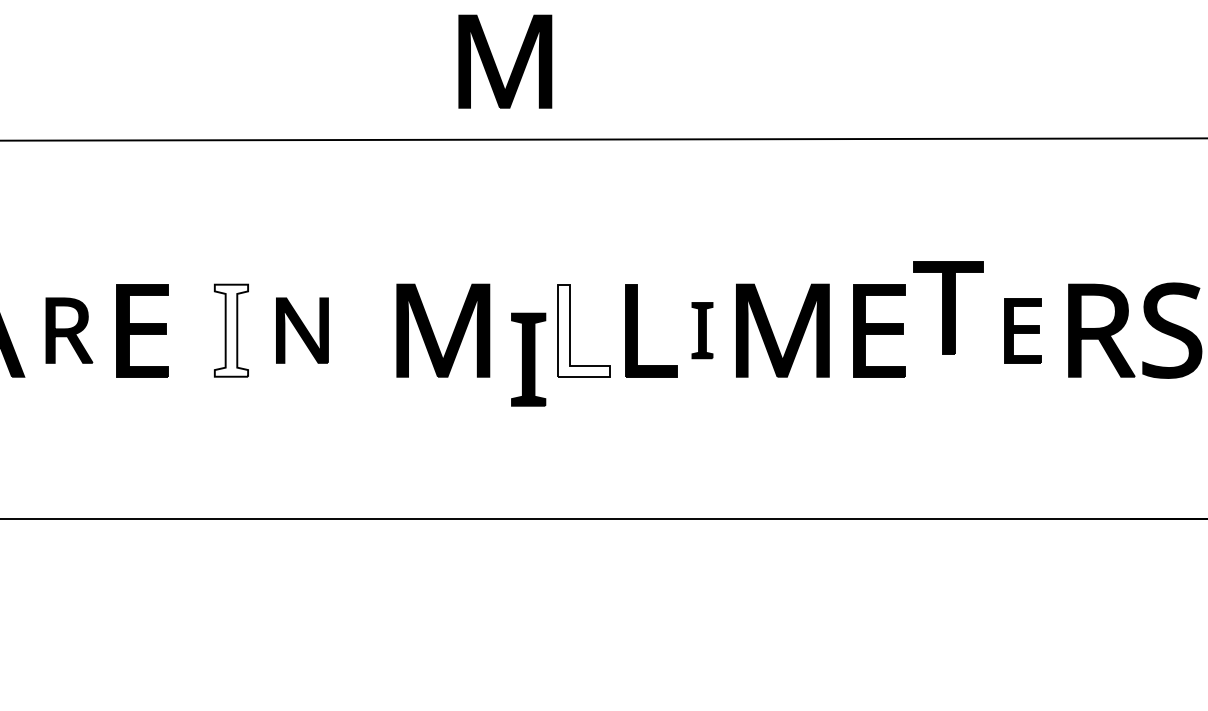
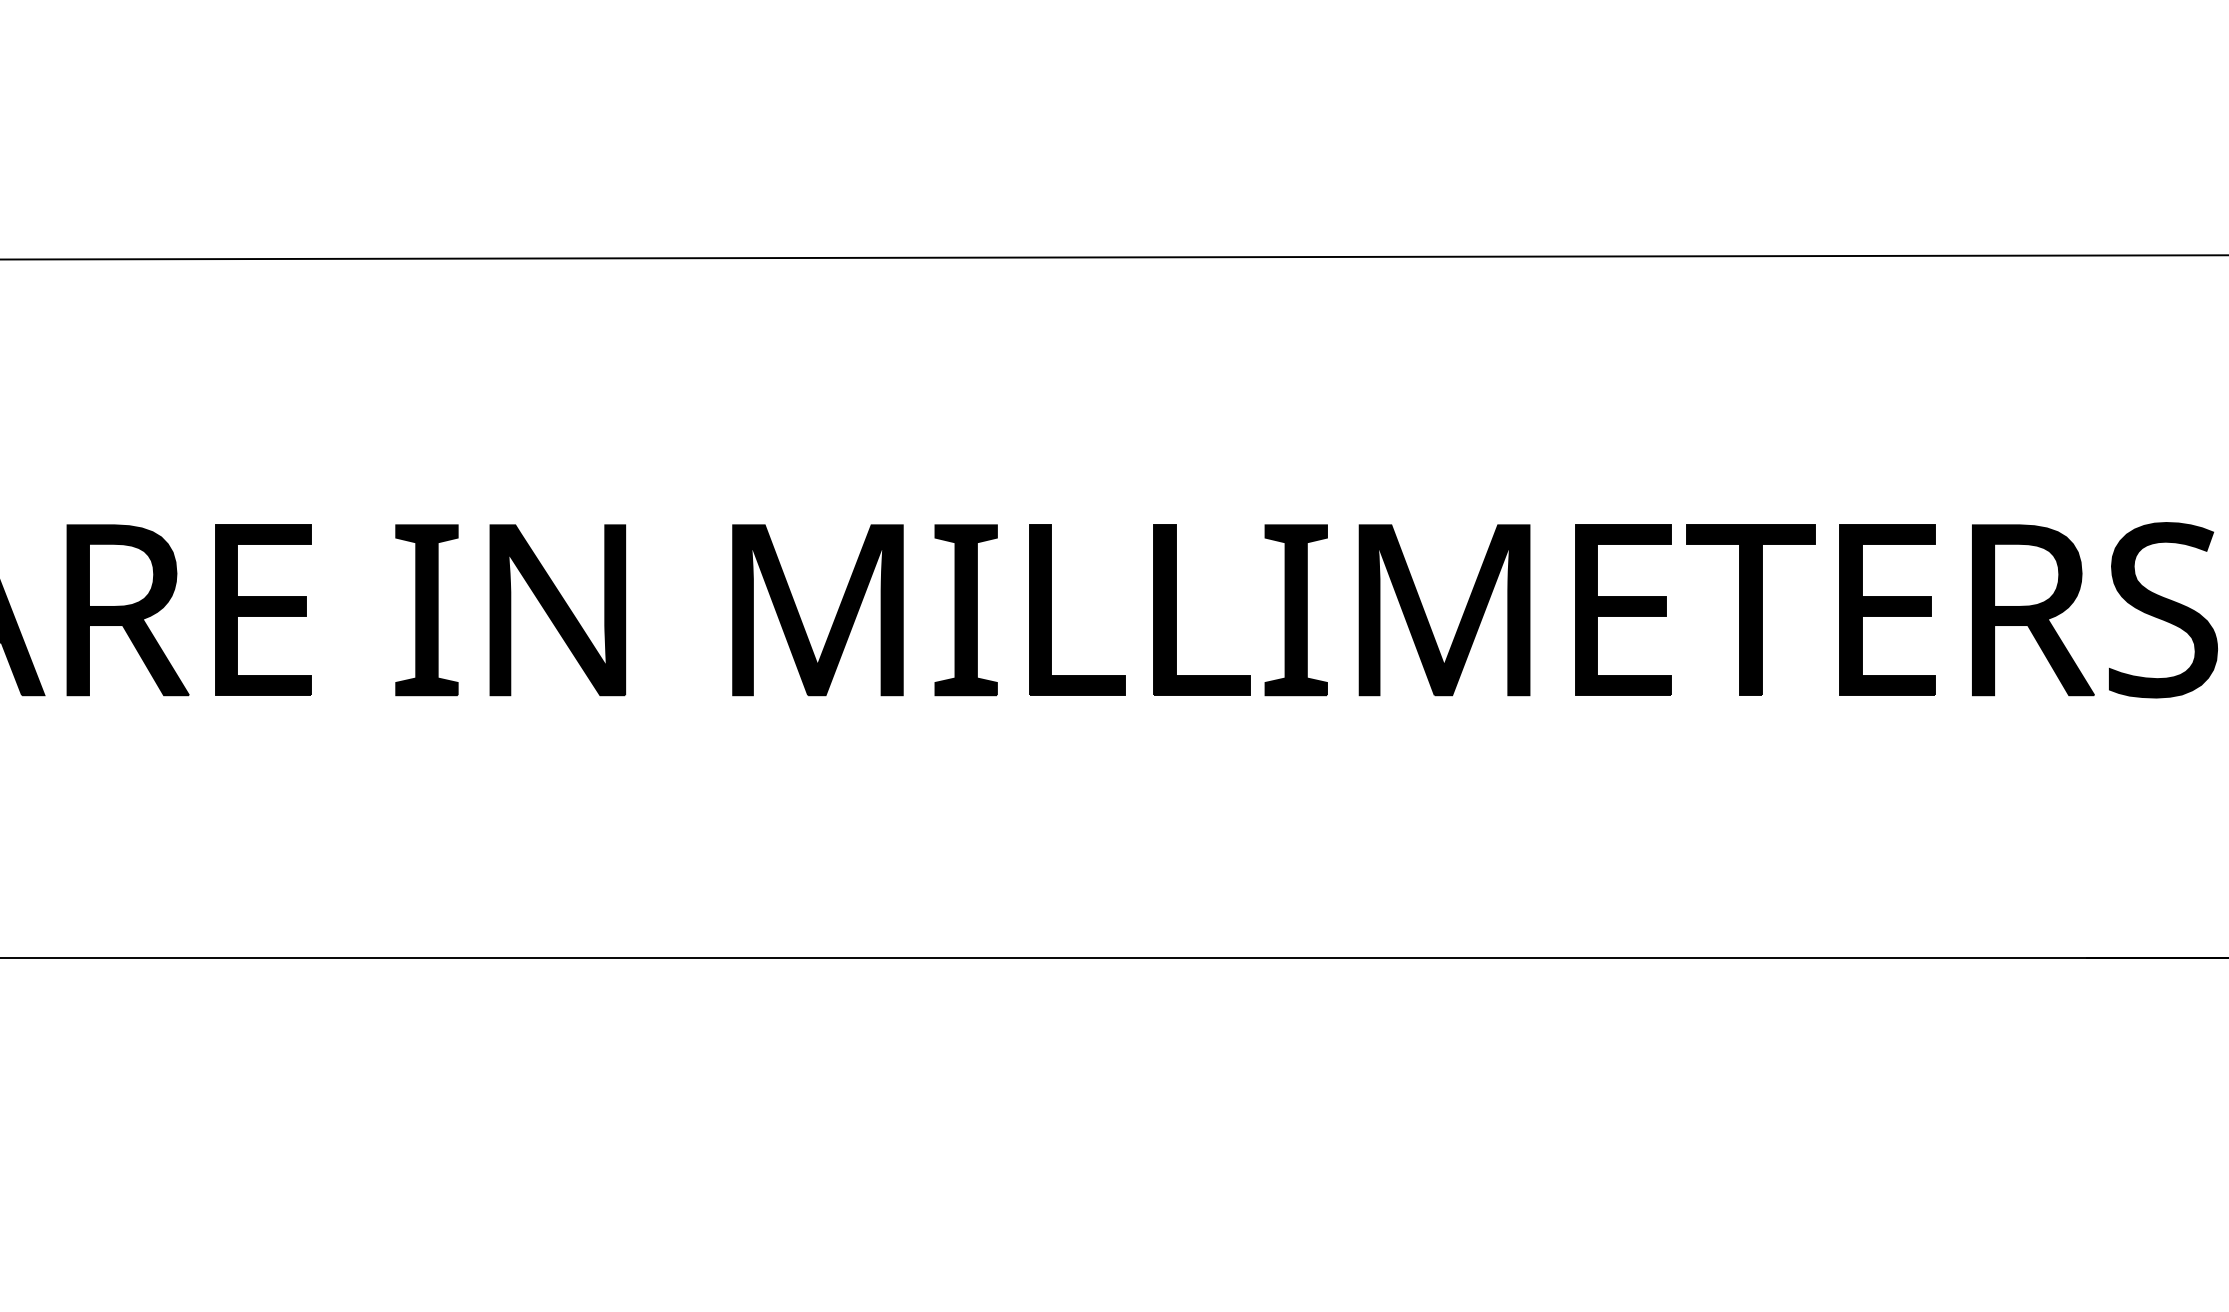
part: (513, 66) -> (947, 122), removed
part: (948, 307) -> (1750, 609), moved
part: (69, 330) -> (128, 609), size x1.43
fill: (231, 330) -> (427, 609), added
part: (302, 330) -> (558, 609), size x1.43
fill: (583, 330) -> (1076, 609), added
part: (702, 330) -> (1296, 609), size x1.67
part: (1022, 330) -> (1886, 609), size x1.43
part: (528, 359) -> (965, 609), moved

